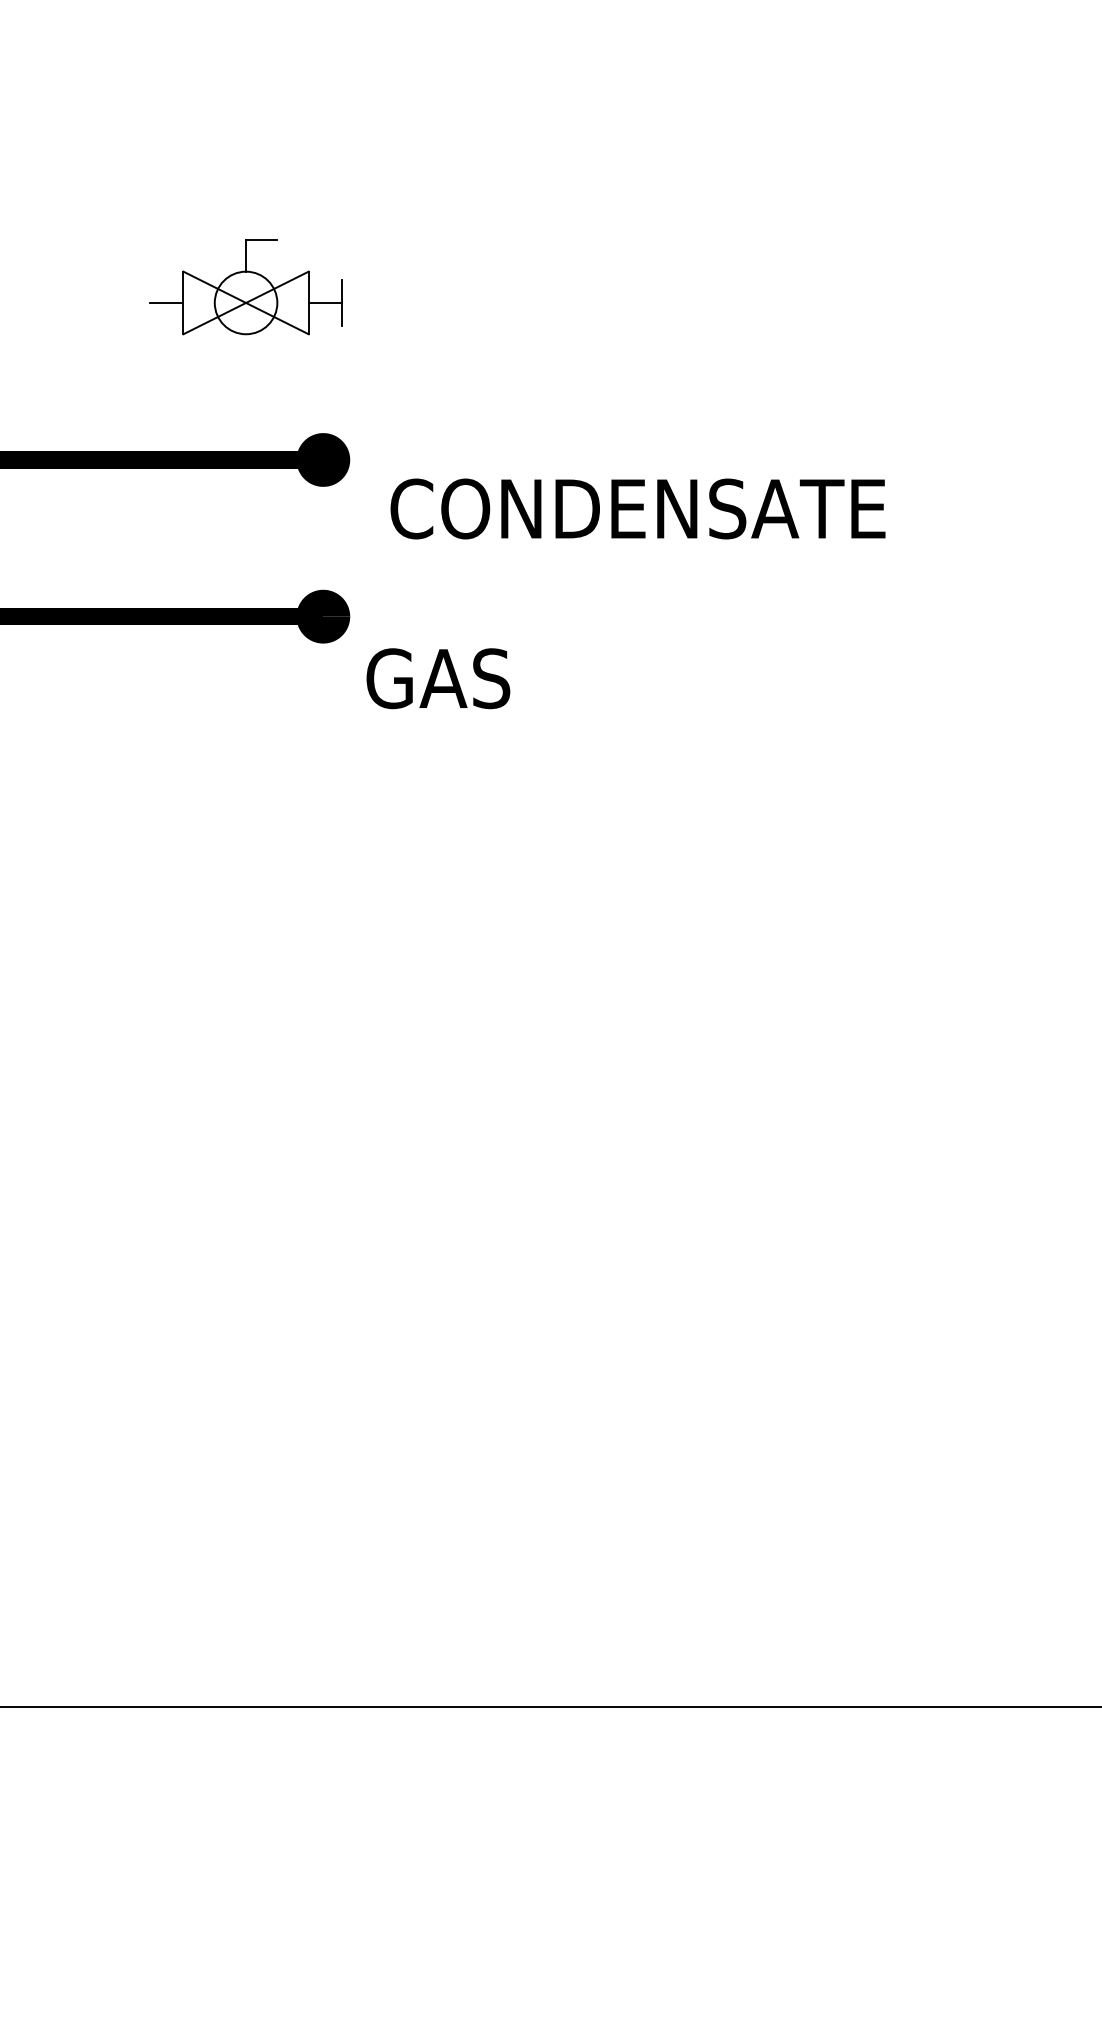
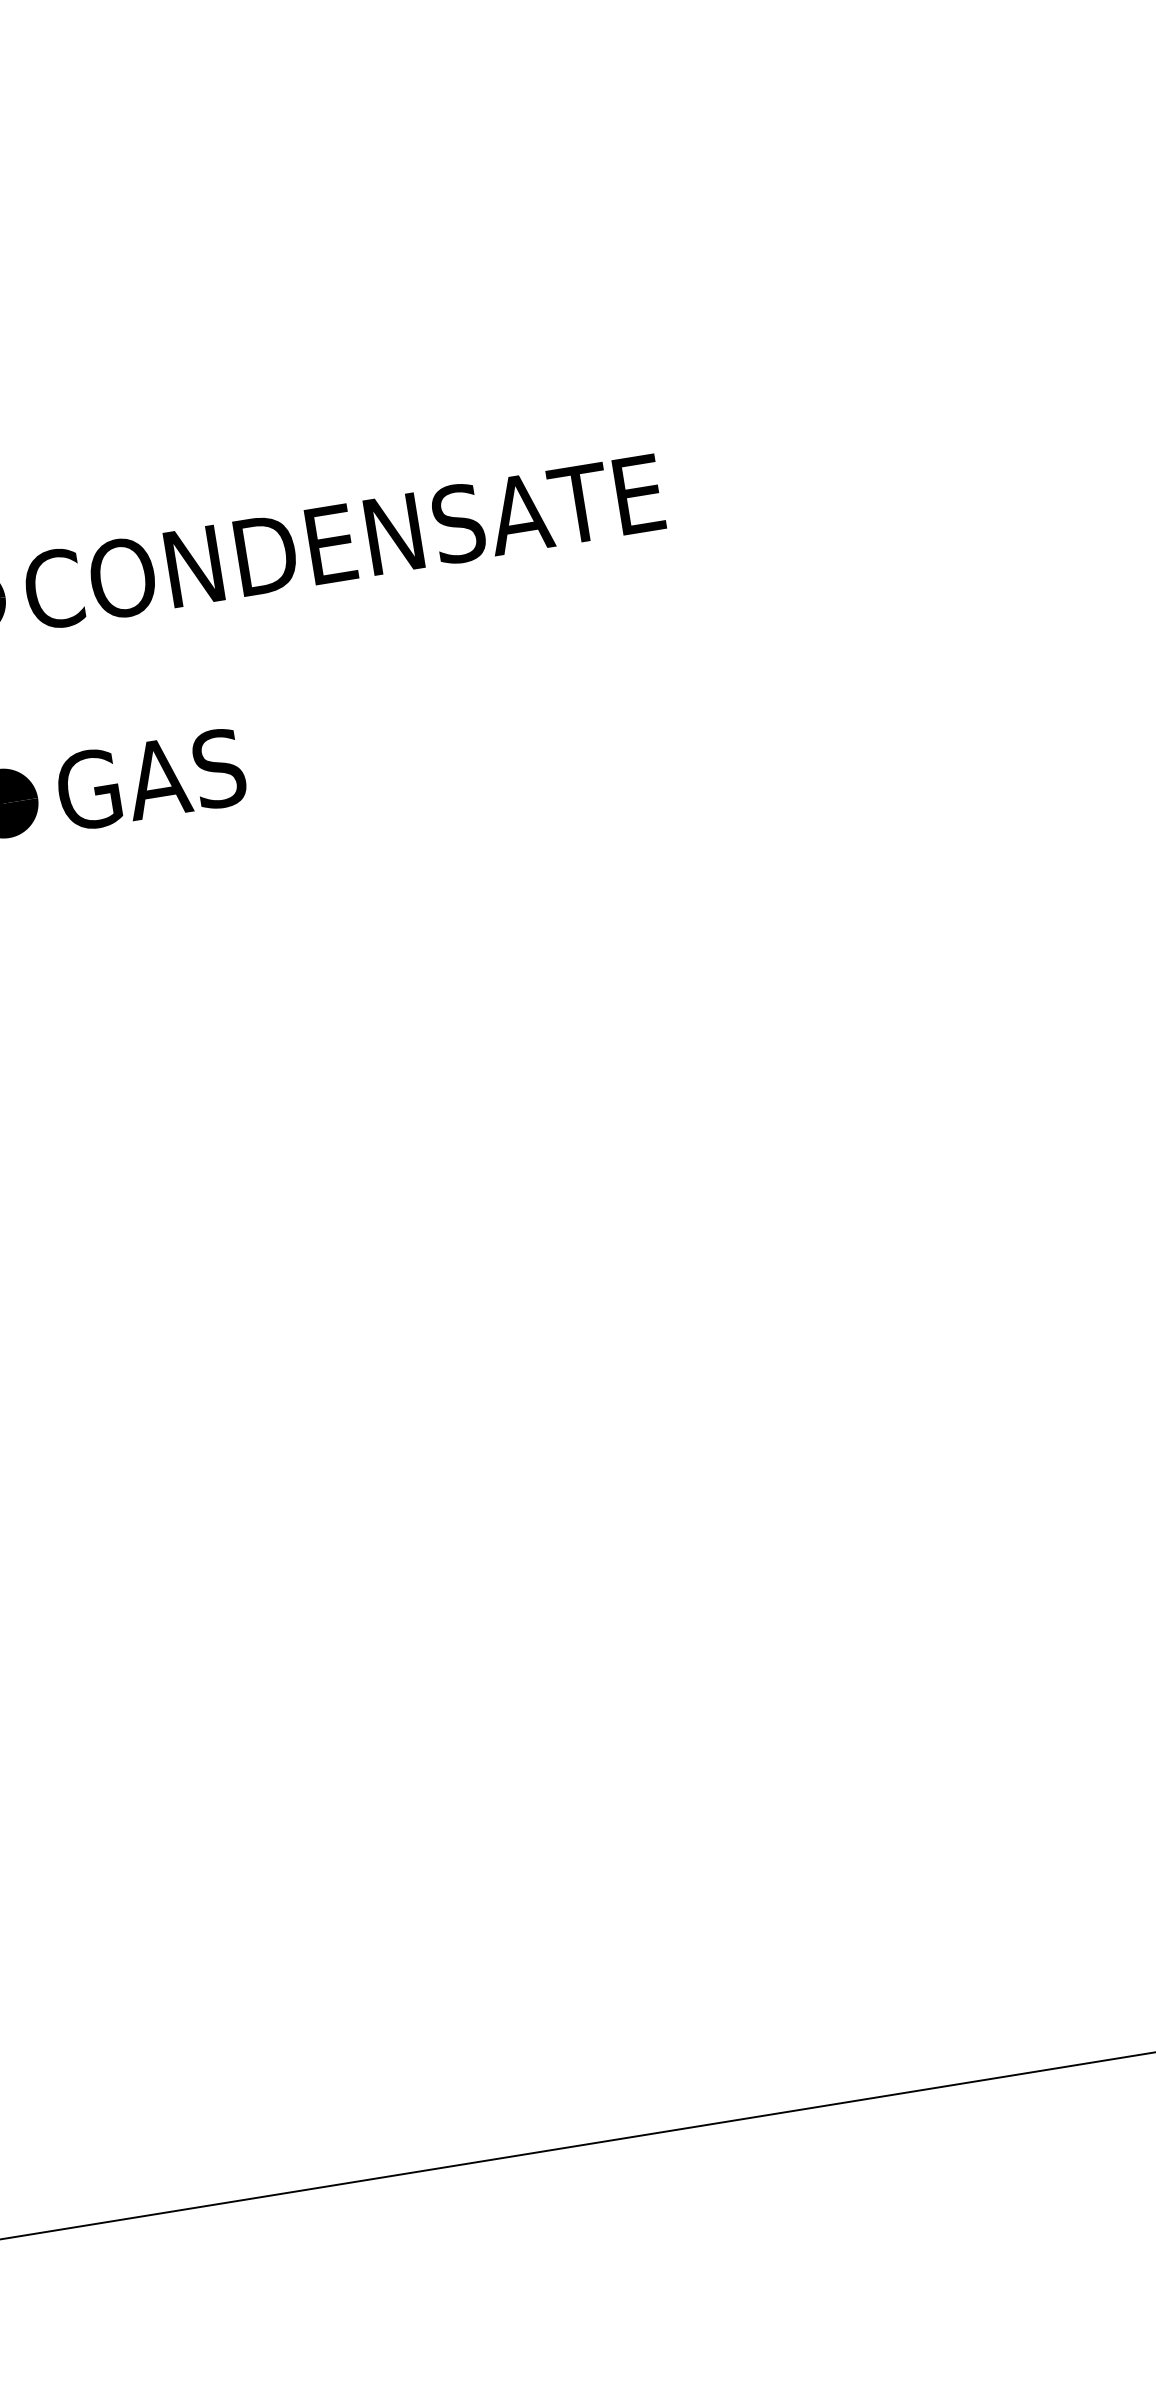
text: (637, 508) -> (343, 541), moved
text: (438, 678) -> (151, 779), moved

